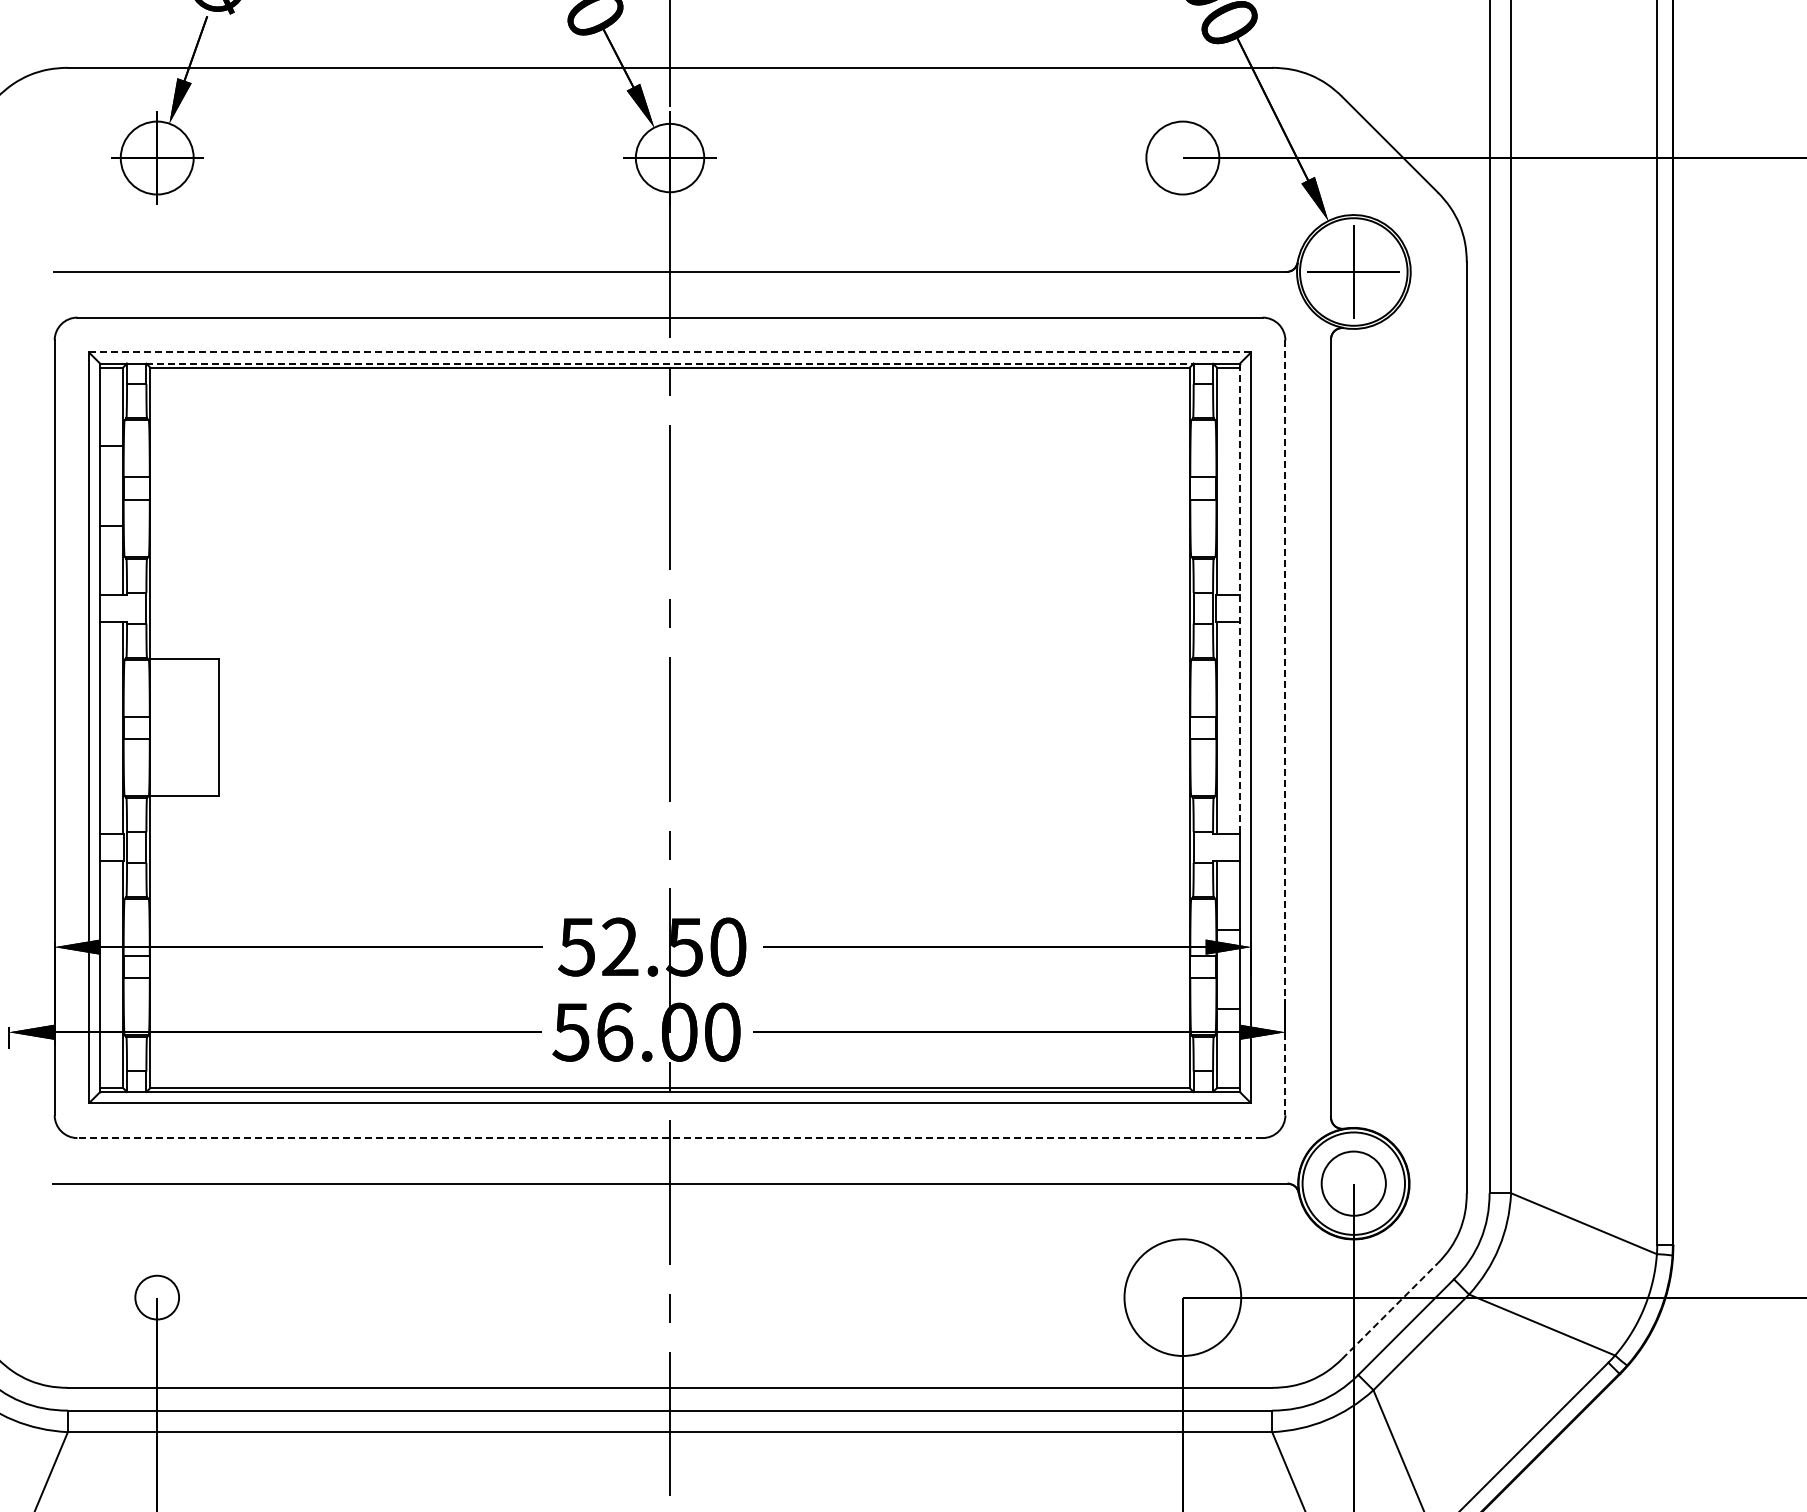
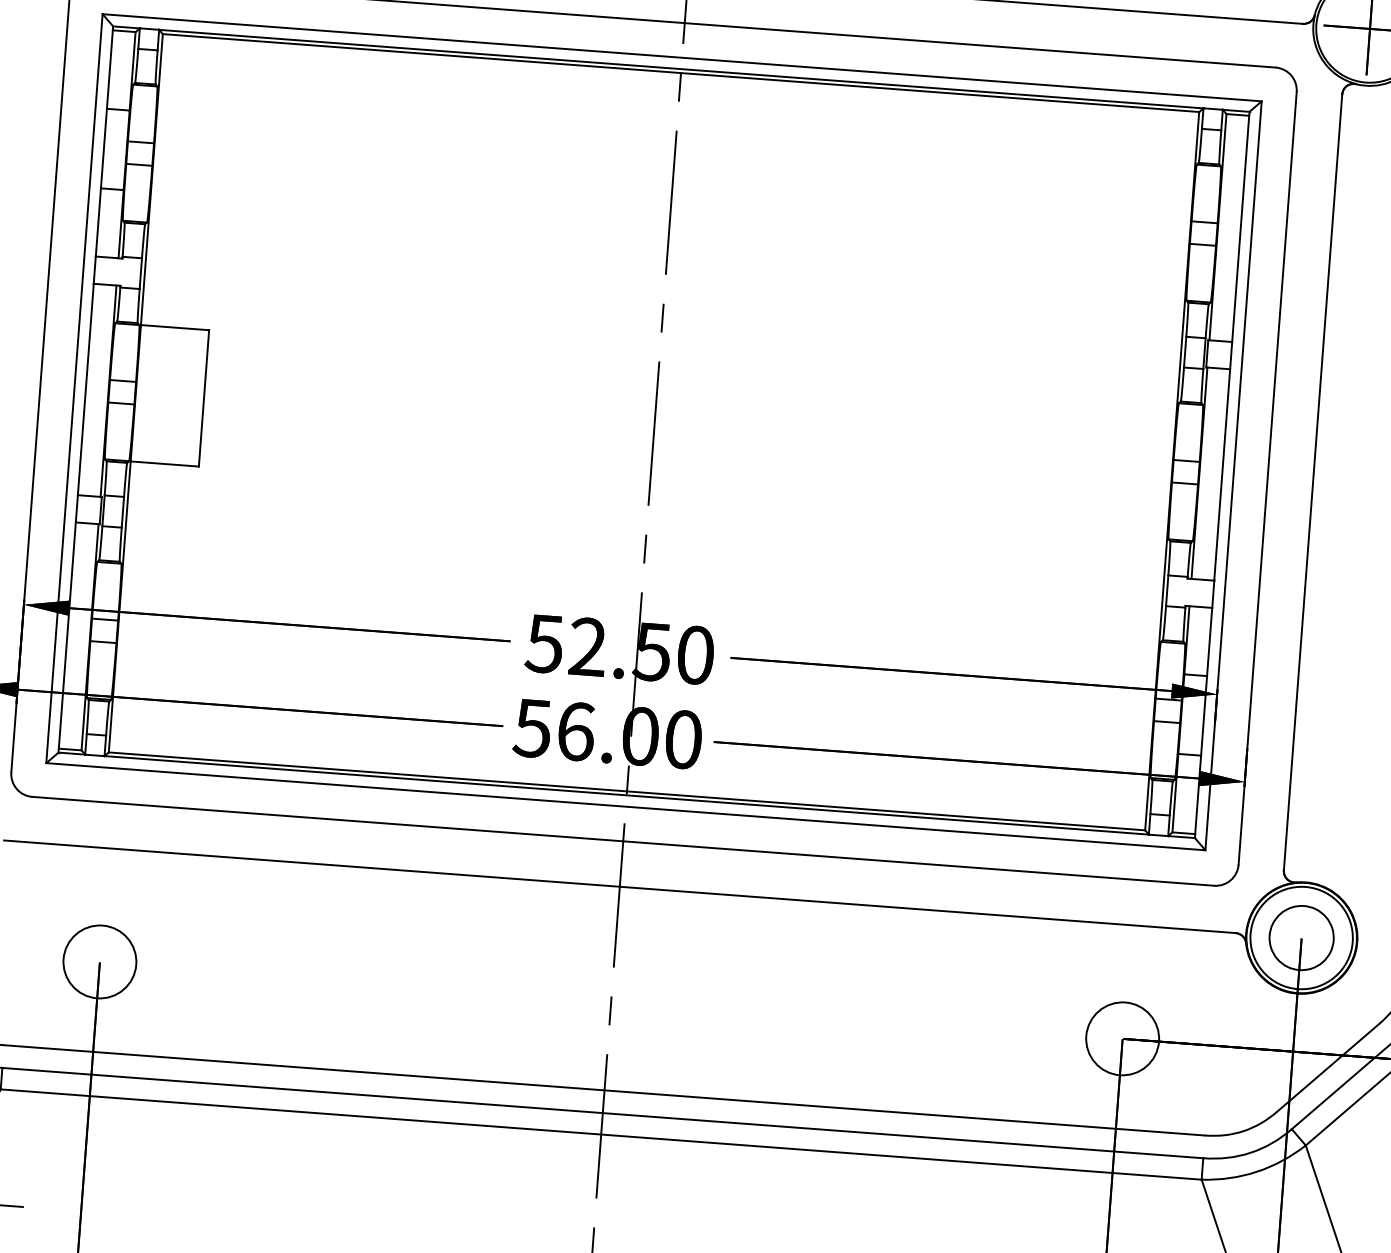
line: (669, 352) -> (681, 57), dashed -> solid
line: (670, 363) -> (681, 68), dashed -> solid
line: (1239, 599) -> (1231, 346), dashed -> solid
line: (1285, 728) -> (1267, 479), dashed -> solid
line: (670, 1138) -> (623, 841), dashed -> solid
circle: (156, 1297) -> (99, 961), size x1.67
circle: (1182, 1297) -> (1122, 1038), size x0.62
line: (1390, 1311) -> (1328, 1068), dashed -> solid

